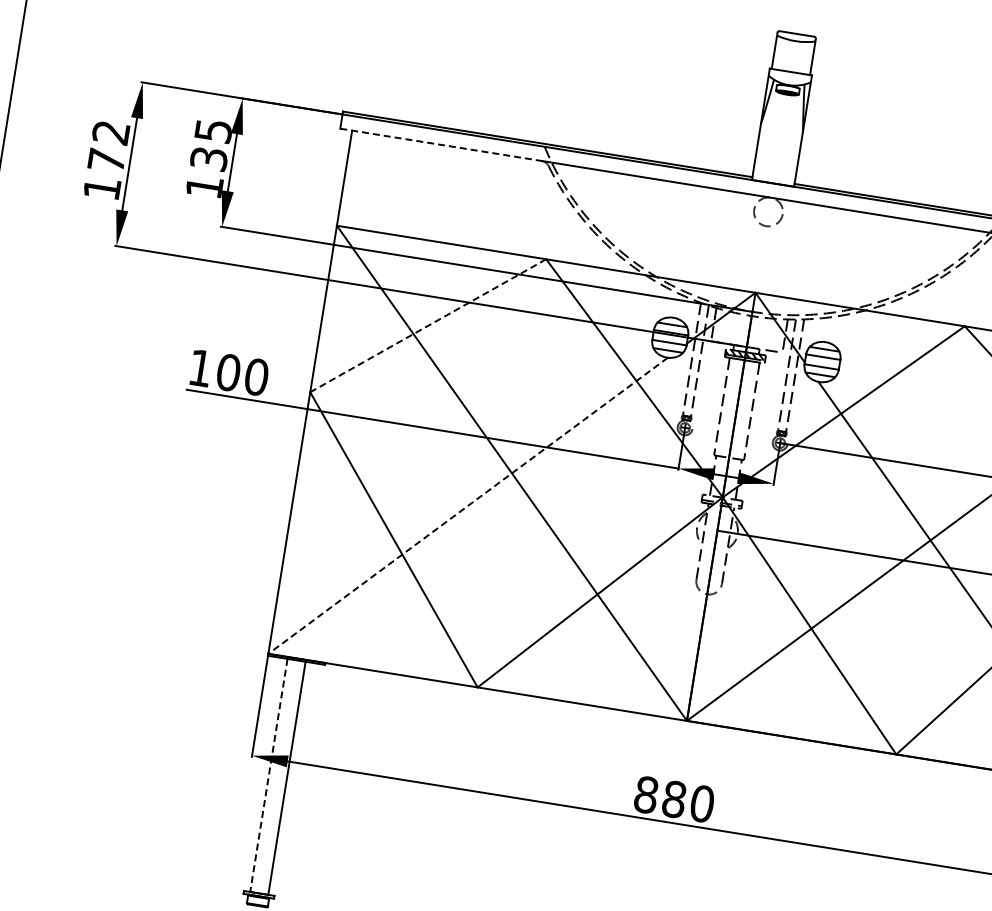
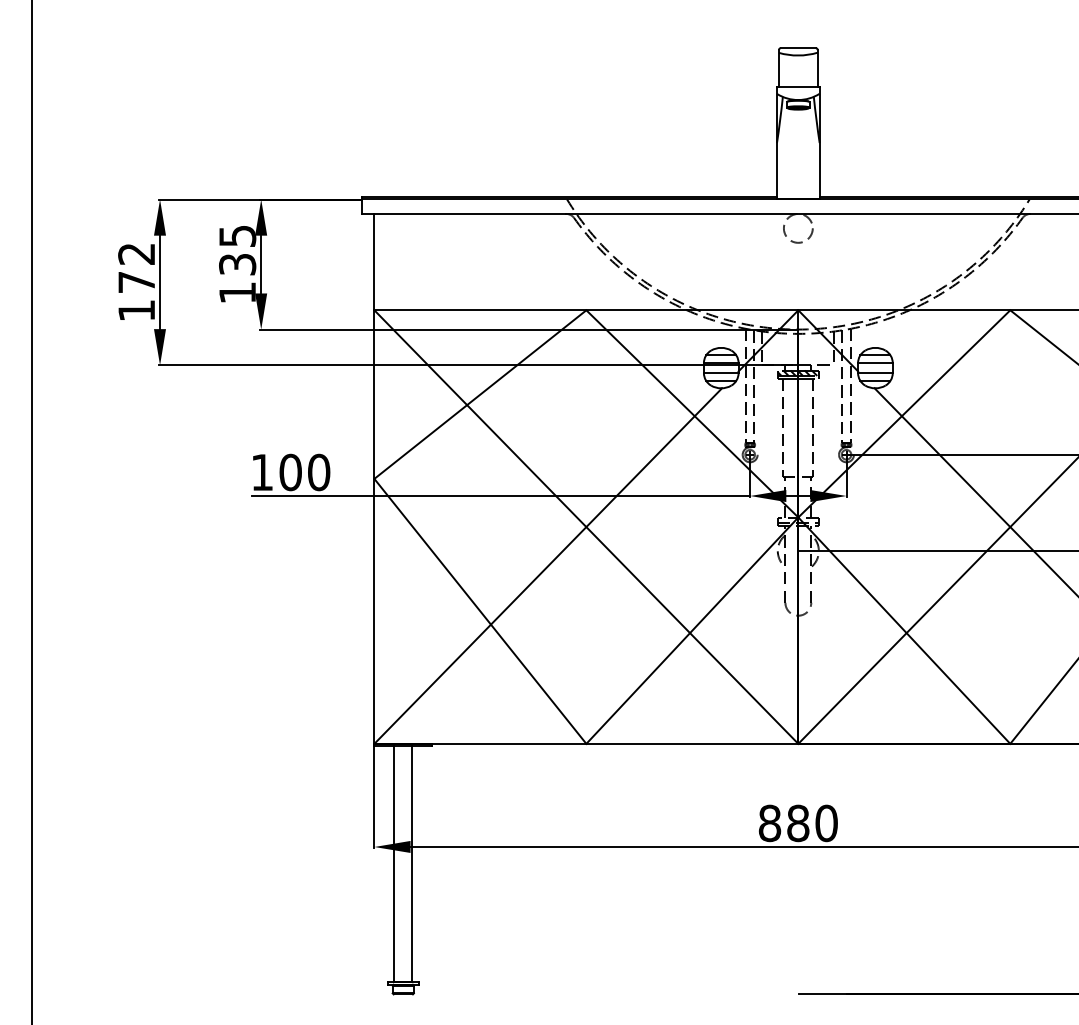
line: (441, 144) -> (464, 213), dashed -> solid
line: (428, 325) -> (480, 394), dashed -> solid
line: (468, 506) -> (548, 566), dashed -> solid
line: (269, 776) -> (394, 864), dashed -> solid

